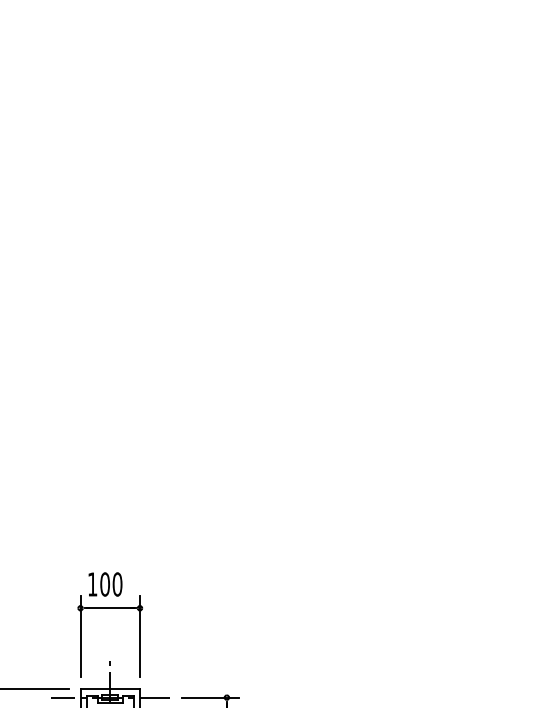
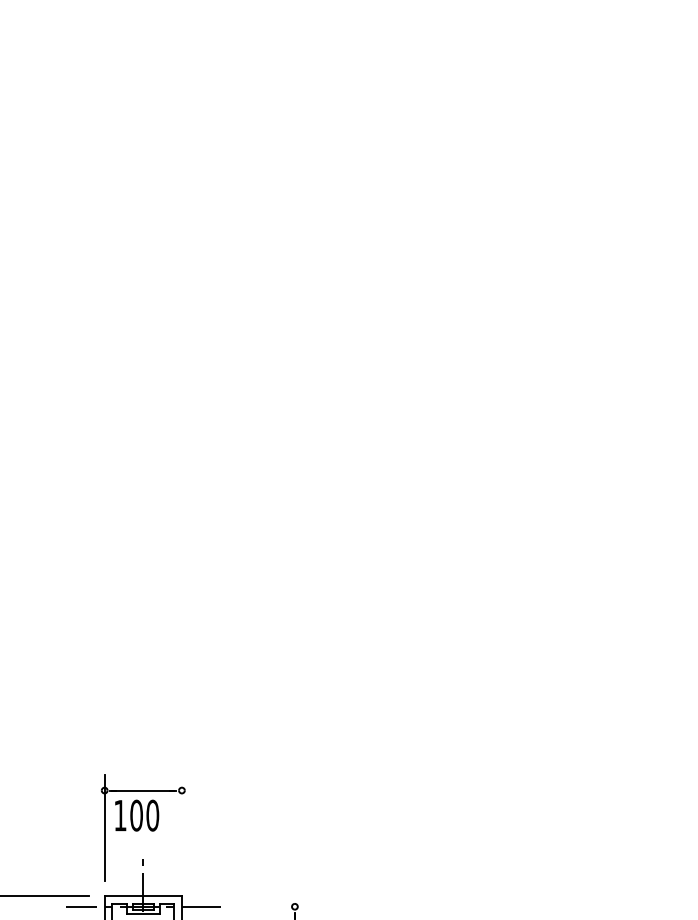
text: (105, 584) -> (137, 815), moved
line: (139, 636) -> (181, 827), removed
line: (210, 697) -> (273, 906), removed

